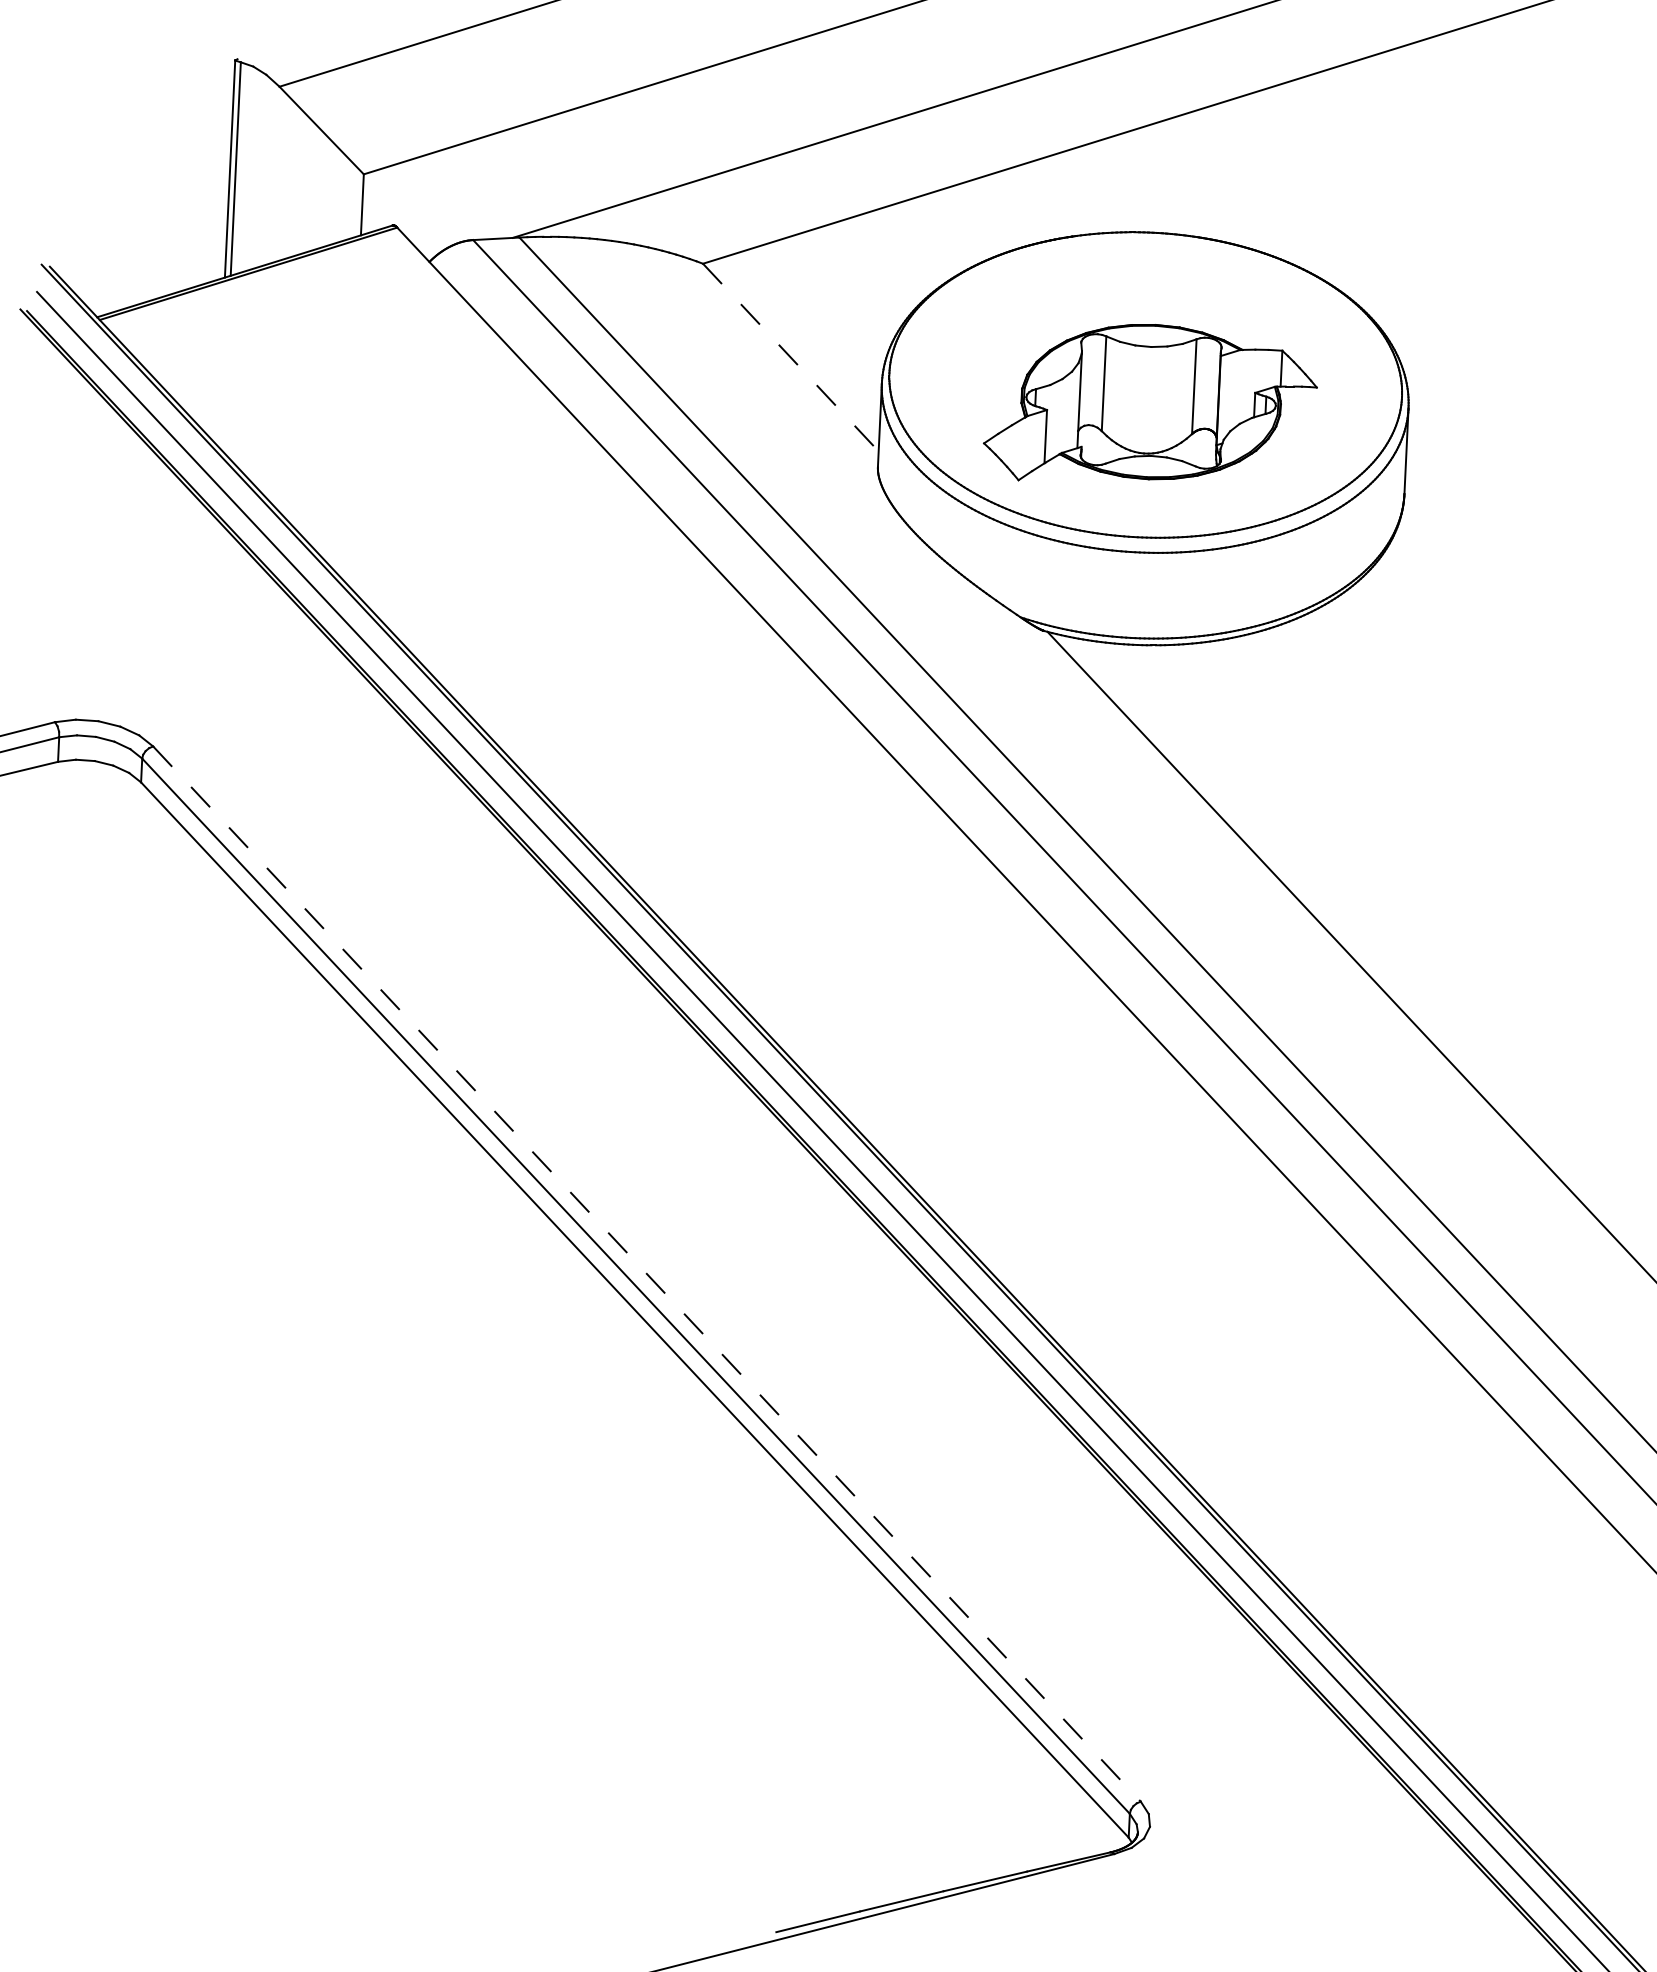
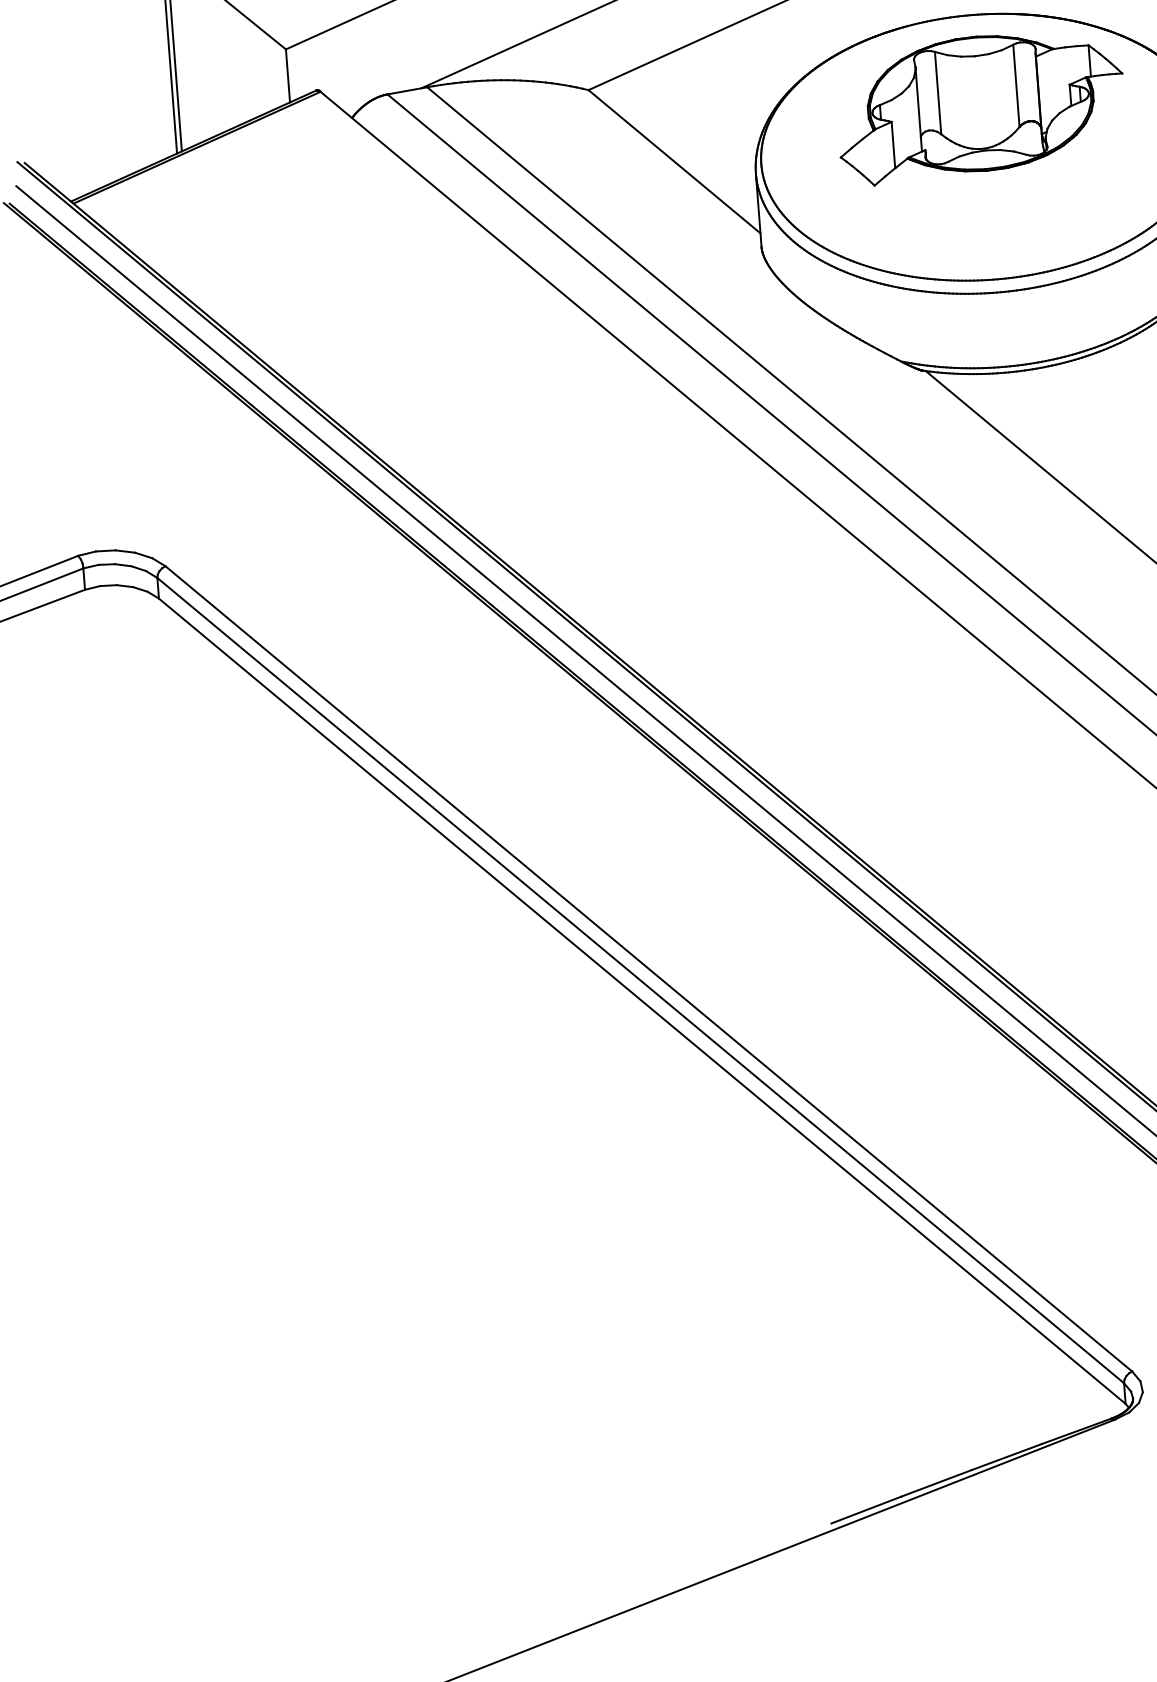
line: (790, 357) -> (674, 161), dashed -> solid
part: (1150, 402) -> (980, 104), moved
line: (647, 1274) -> (649, 969), dashed -> solid

